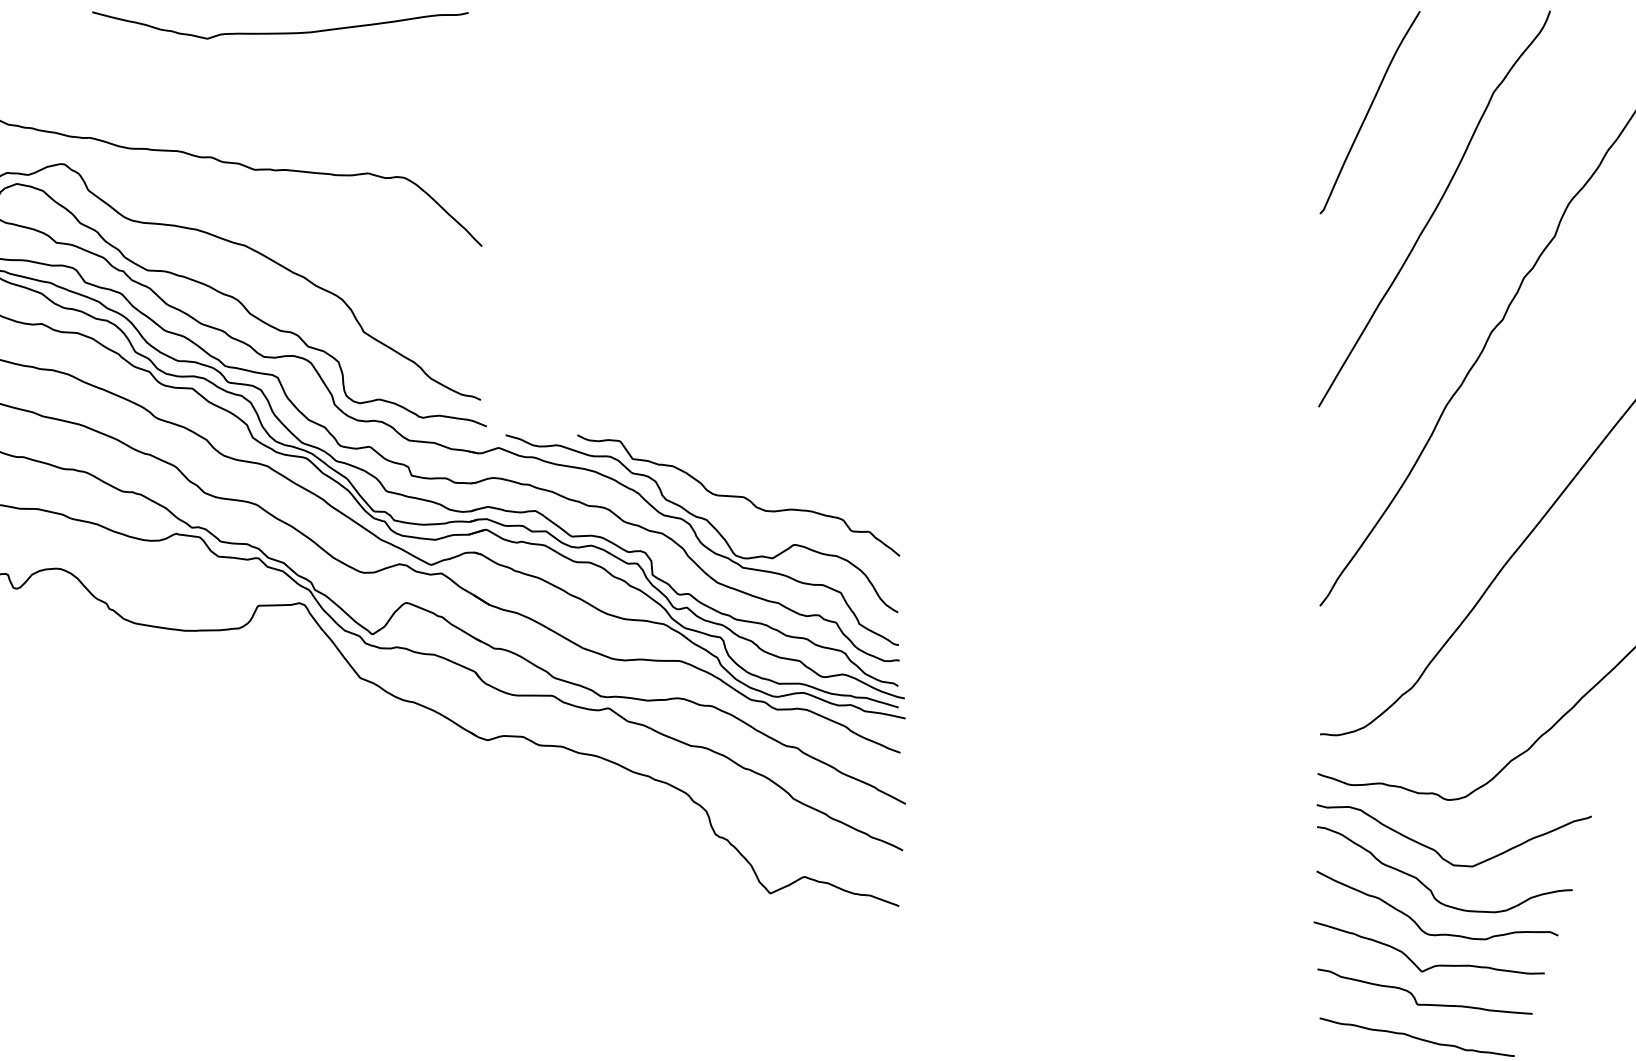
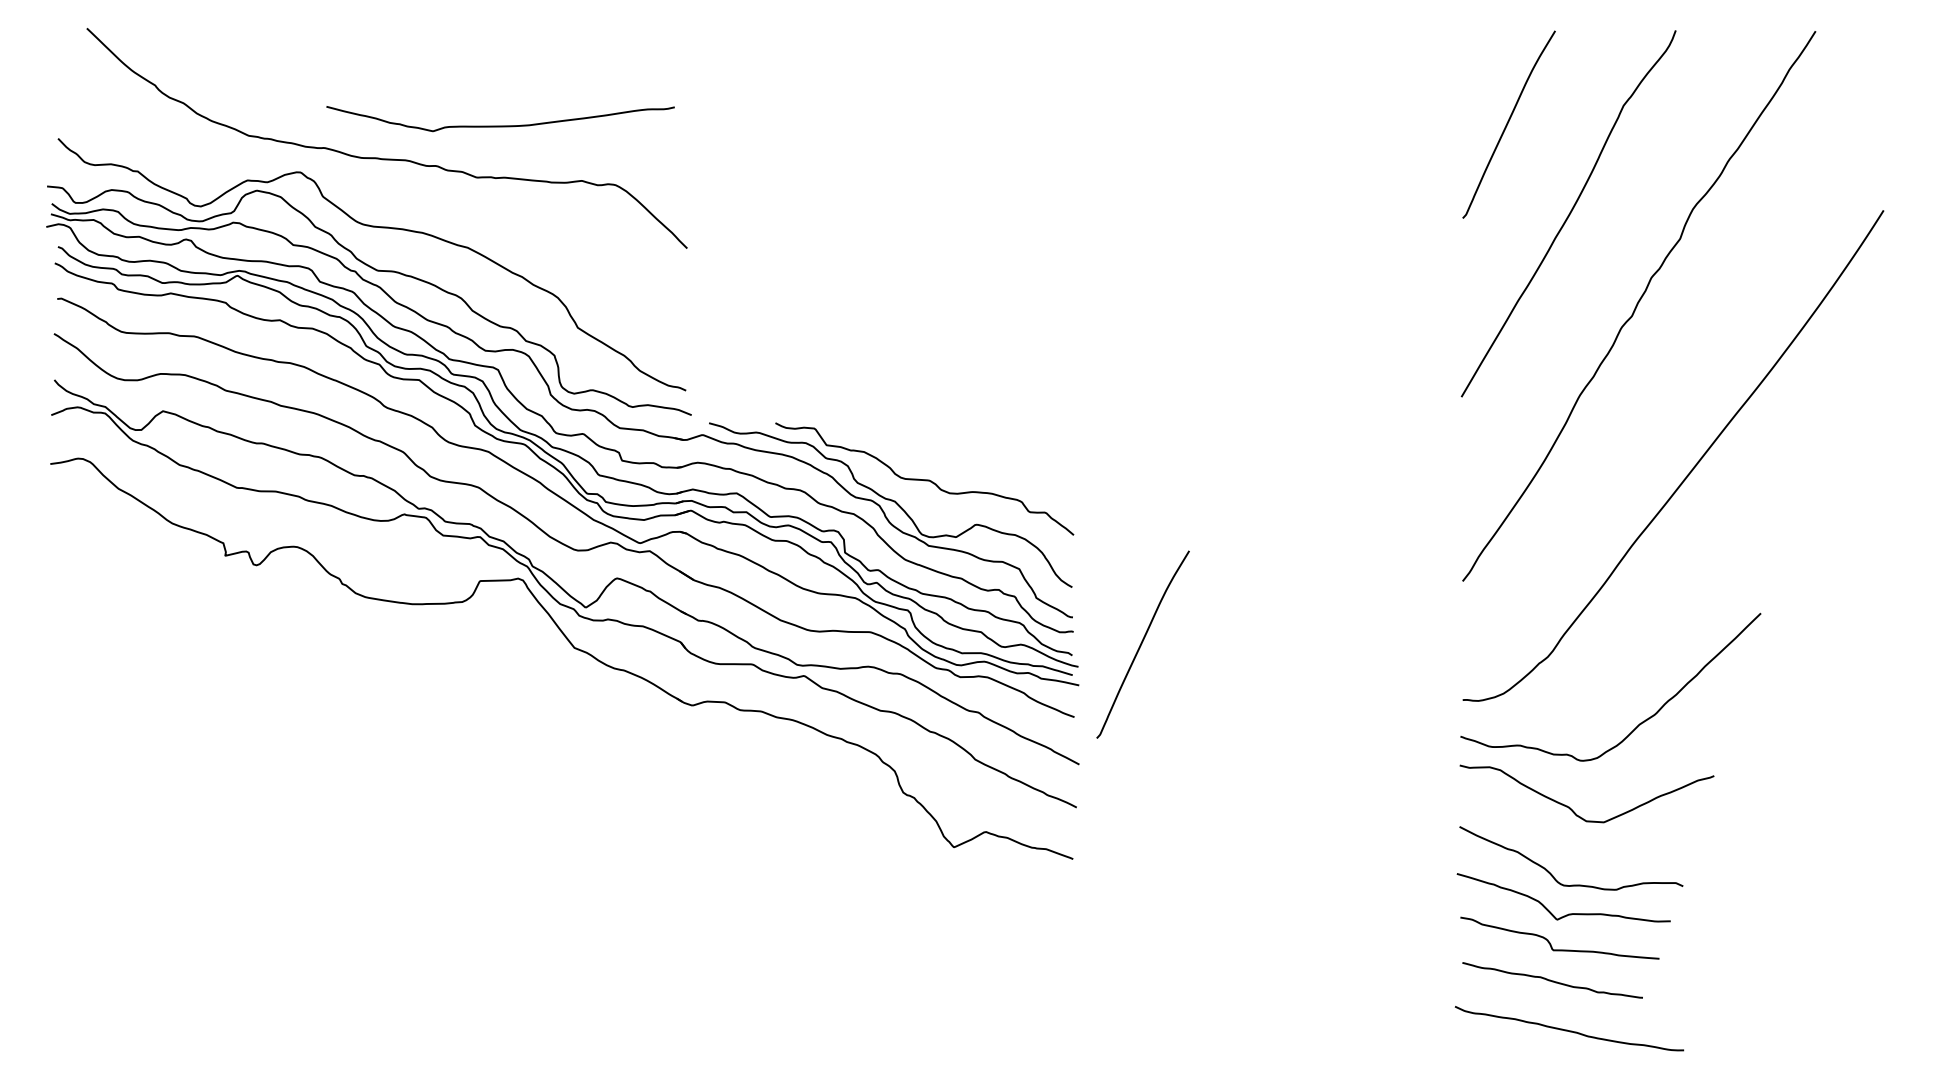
curve: (280, 32) -> (500, 125), moved
curve: (974, 674) -> (1142, 644), added
curve: (1429, 888) -> (1564, 842), removed

